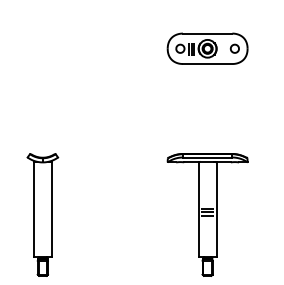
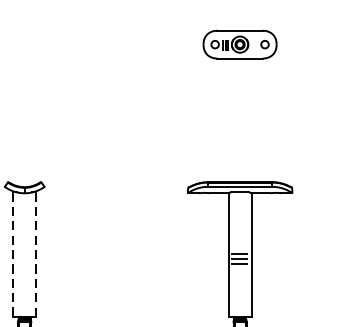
part: (207, 48) -> (239, 44), size x0.7
line: (33, 209) -> (12, 254), solid -> dashed
line: (51, 209) -> (36, 254), solid -> dashed

